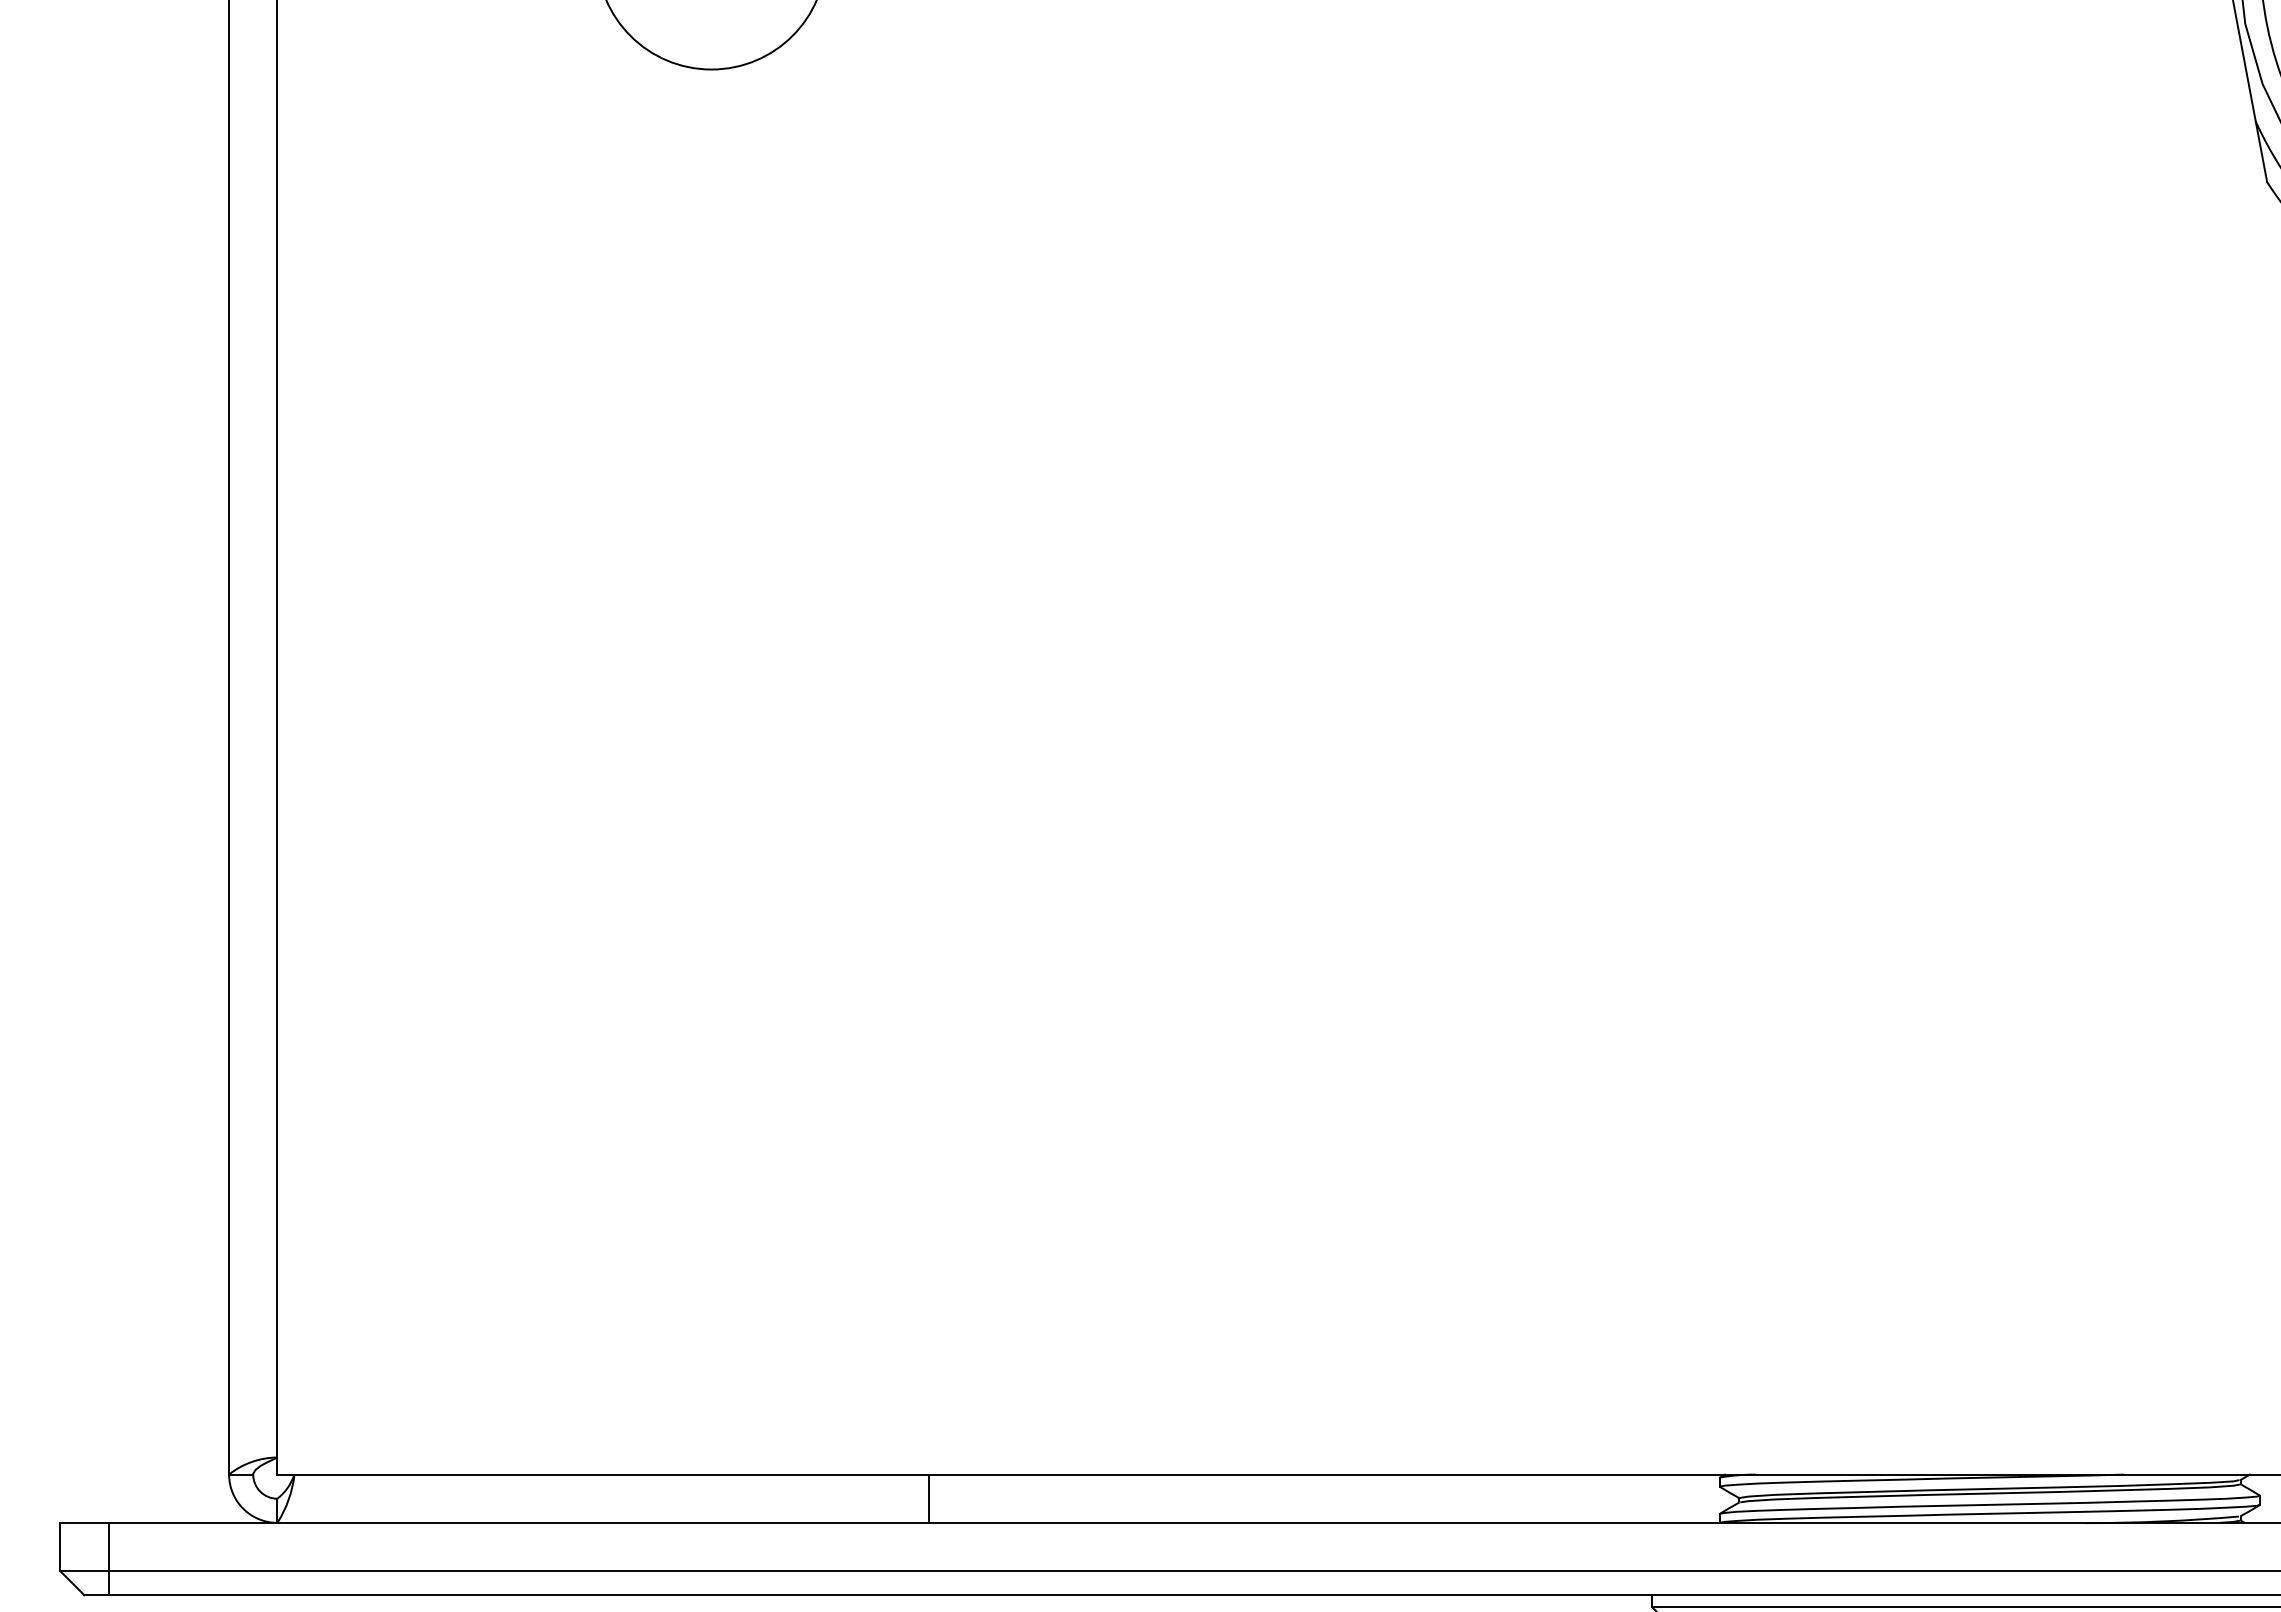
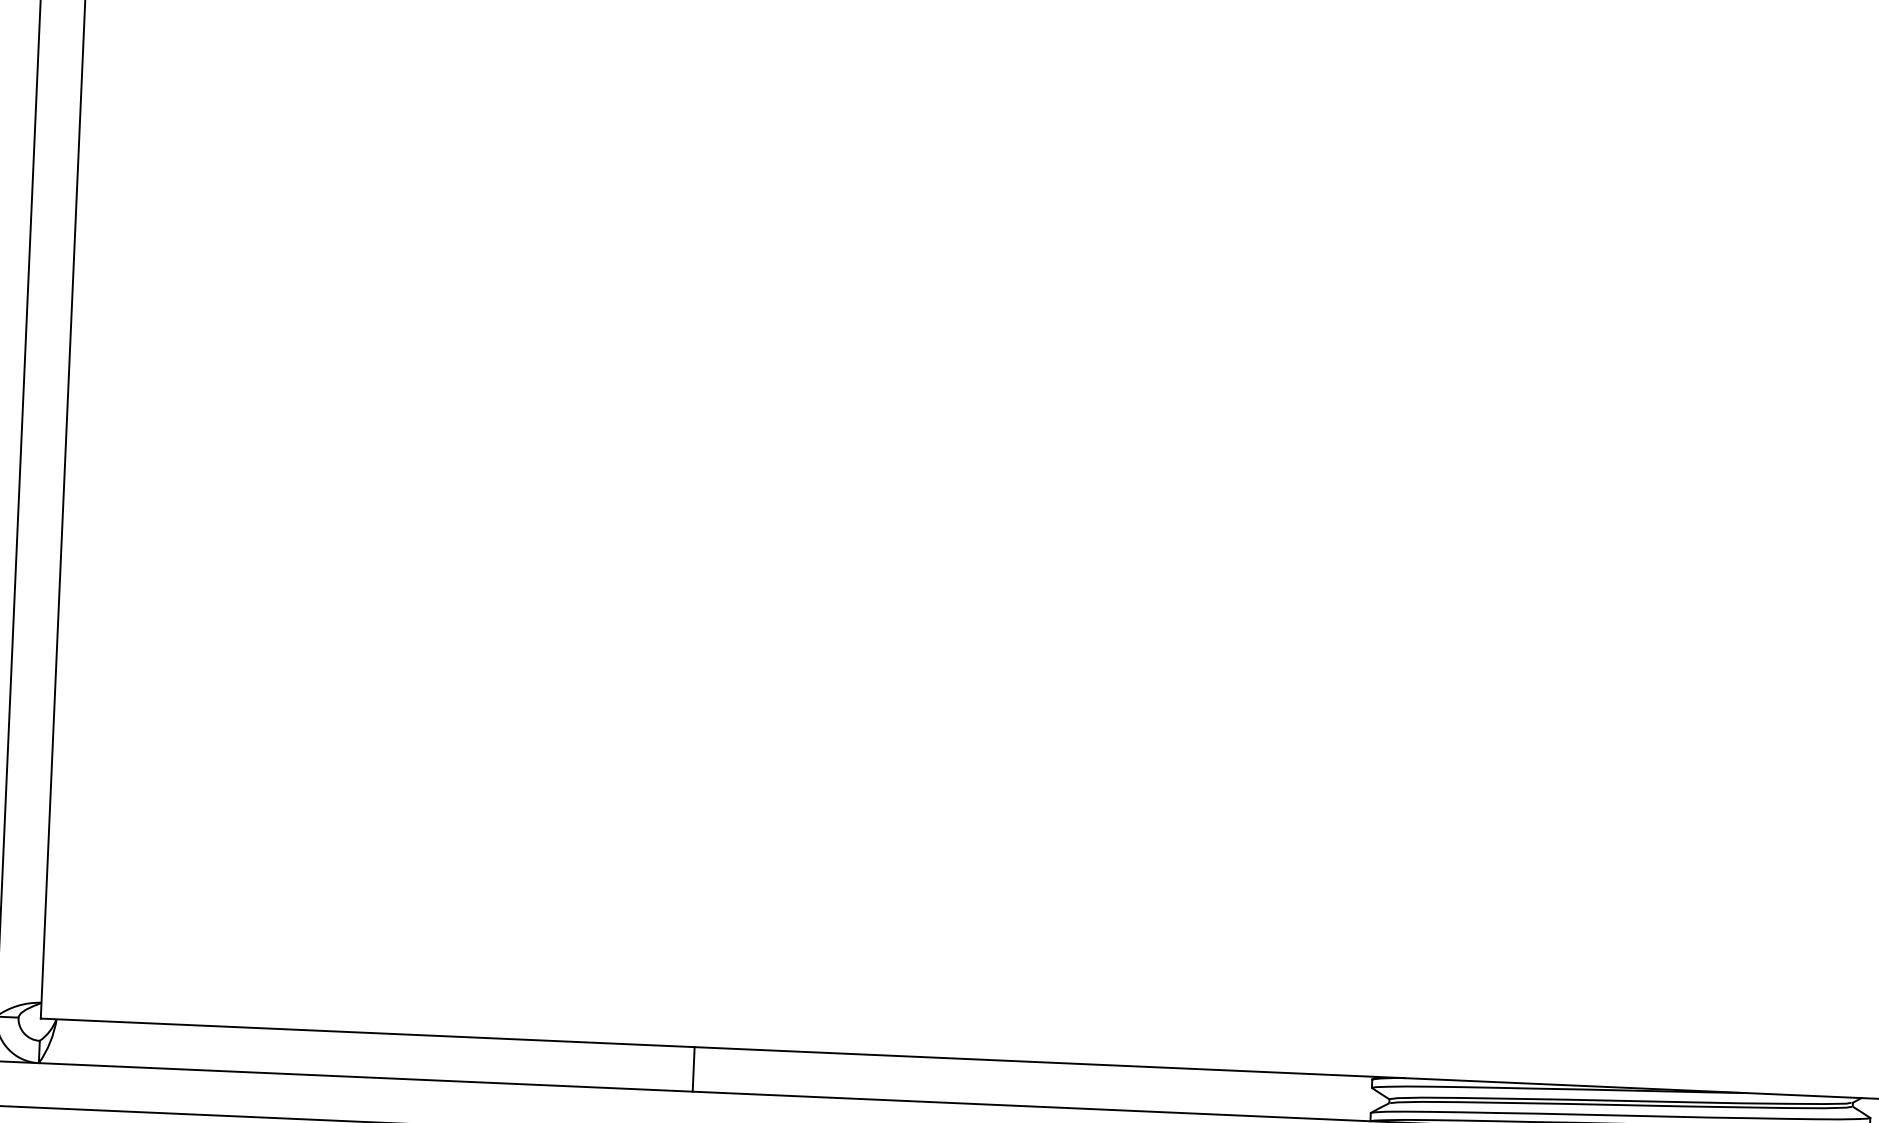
line: (928, 1498) -> (693, 1069), moved

